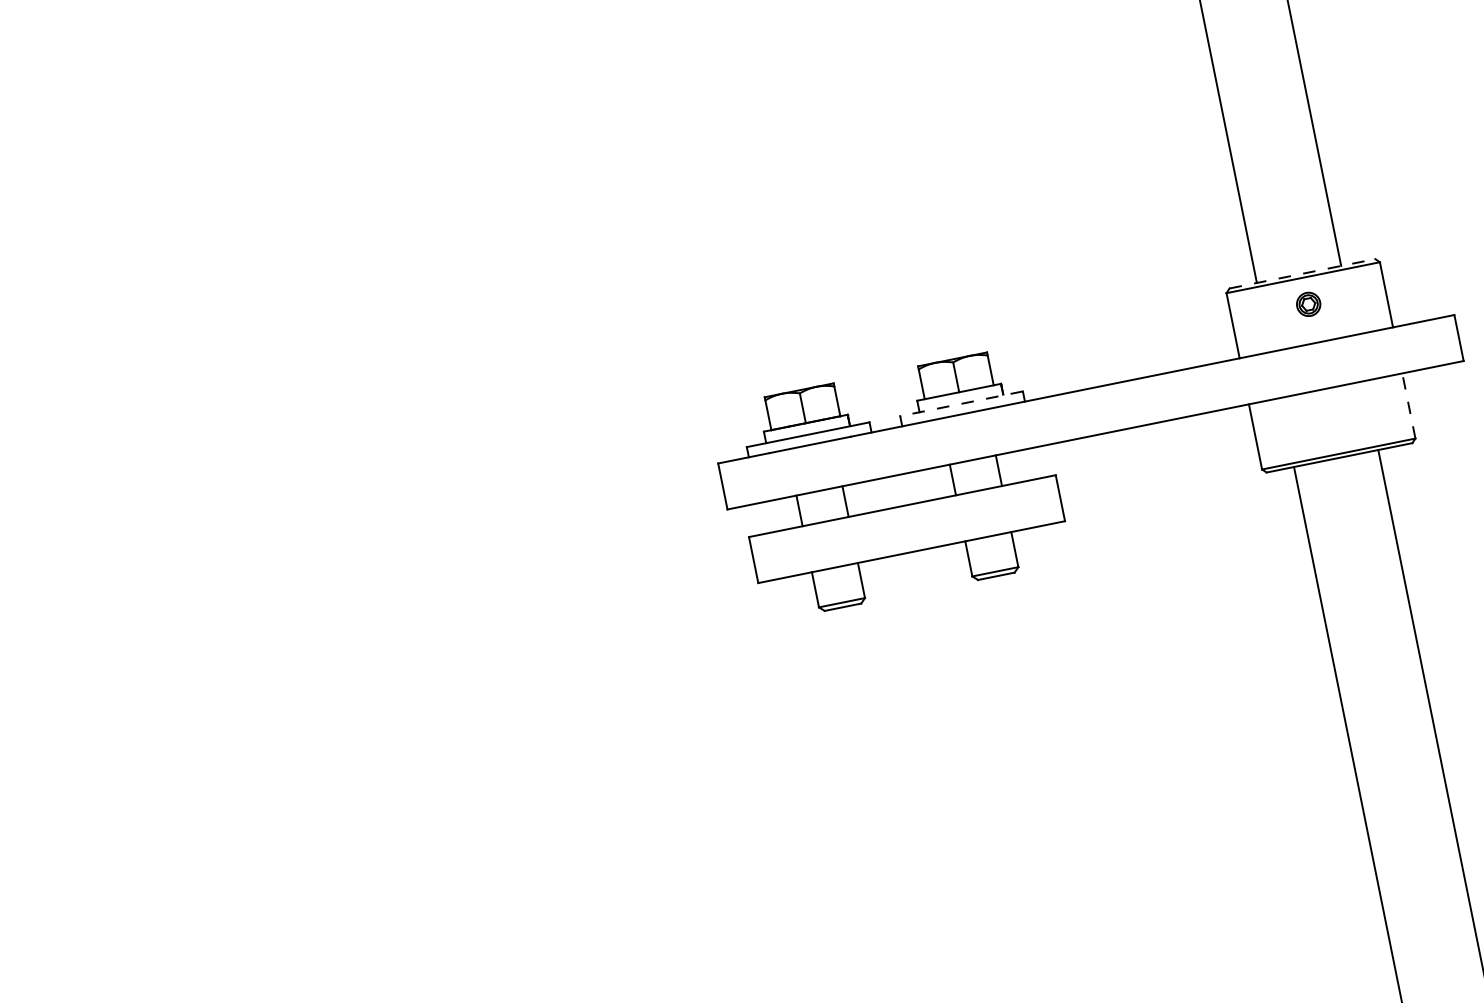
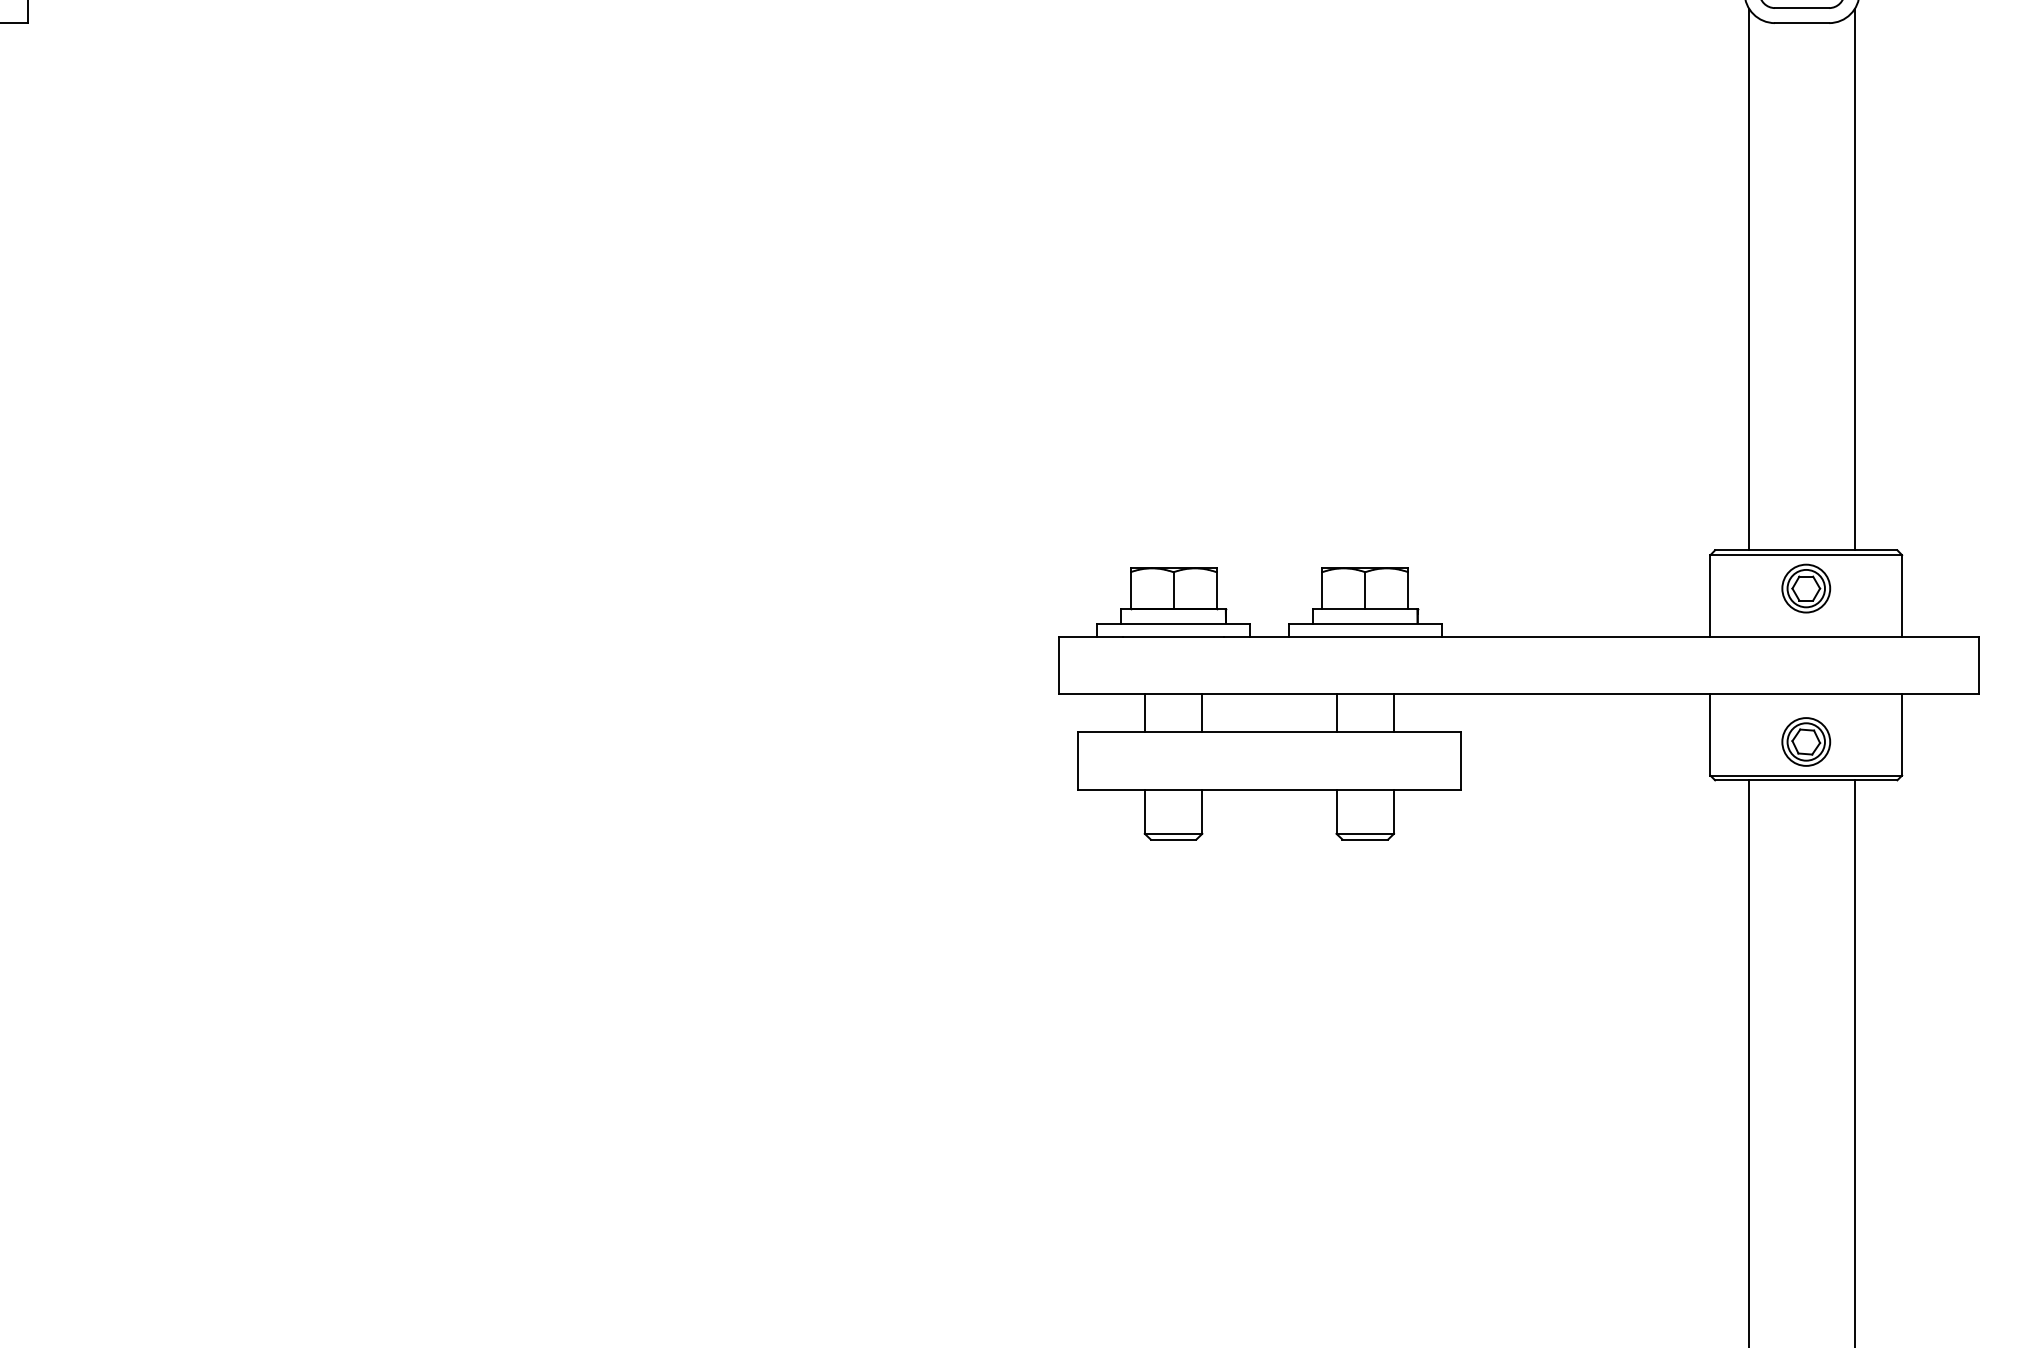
line: (1302, 273) -> (1806, 550), dashed -> solid
part: (1308, 304) -> (1806, 588), size x1.67
line: (961, 403) -> (1365, 623), dashed -> solid
line: (1409, 405) -> (1902, 734), dashed -> solid
part: (1333, 426) -> (1806, 741), added

